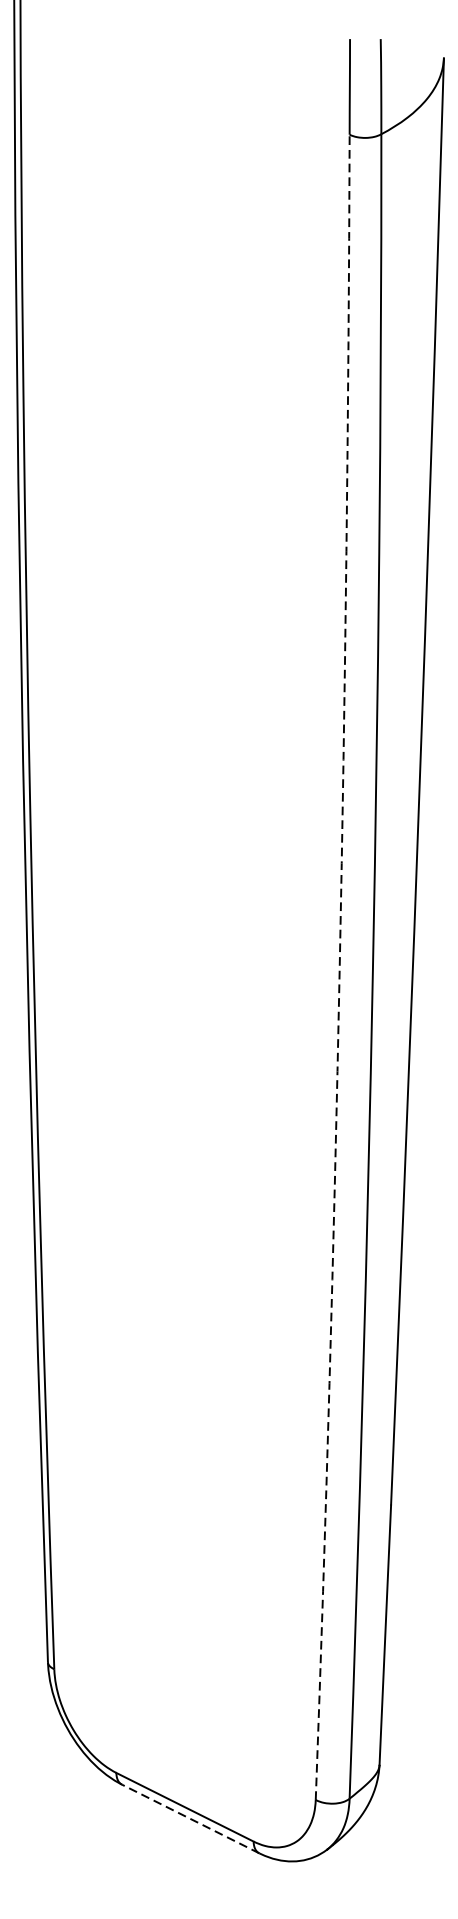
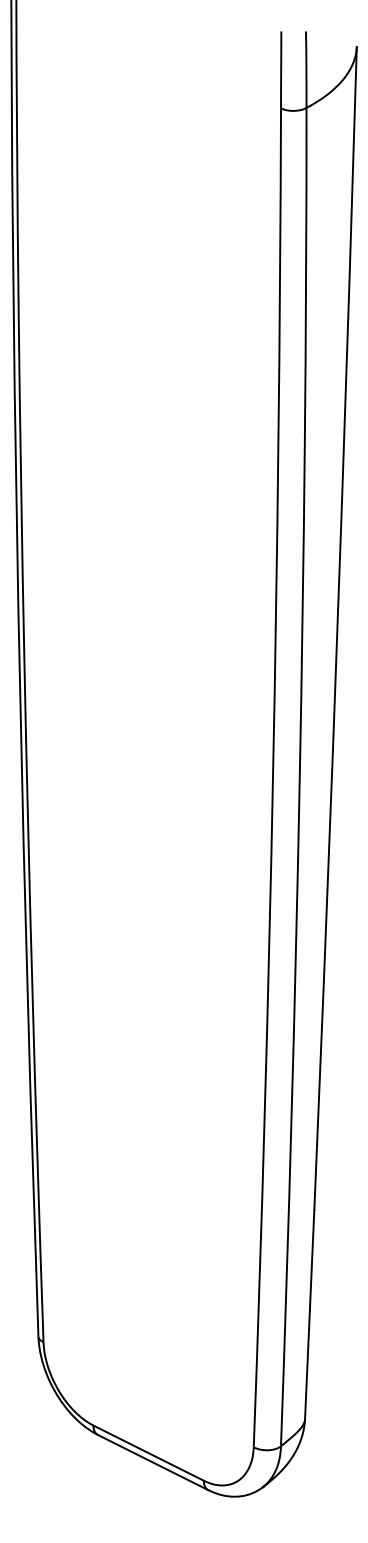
arc: (340, 966) -> (273, 777), dashed -> solid
line: (191, 1818) -> (153, 1462), dashed -> solid

